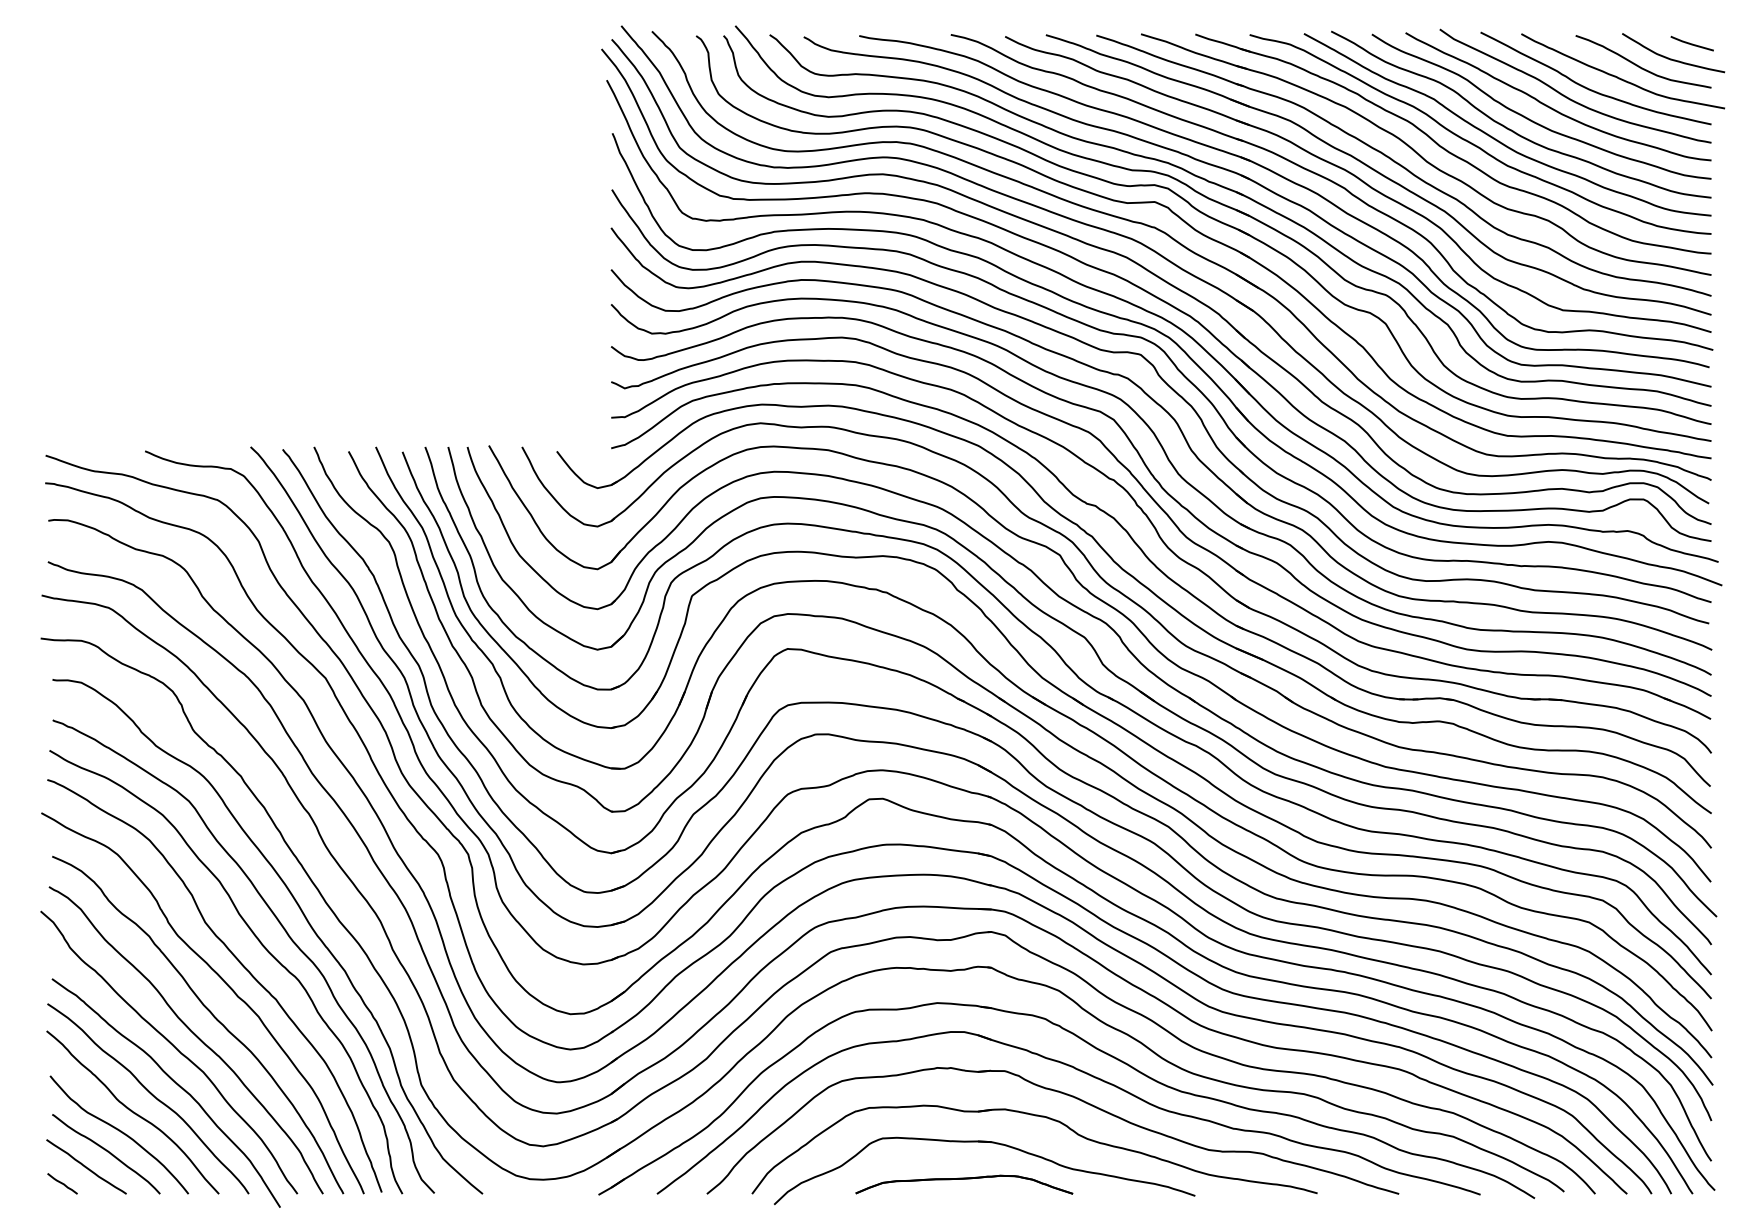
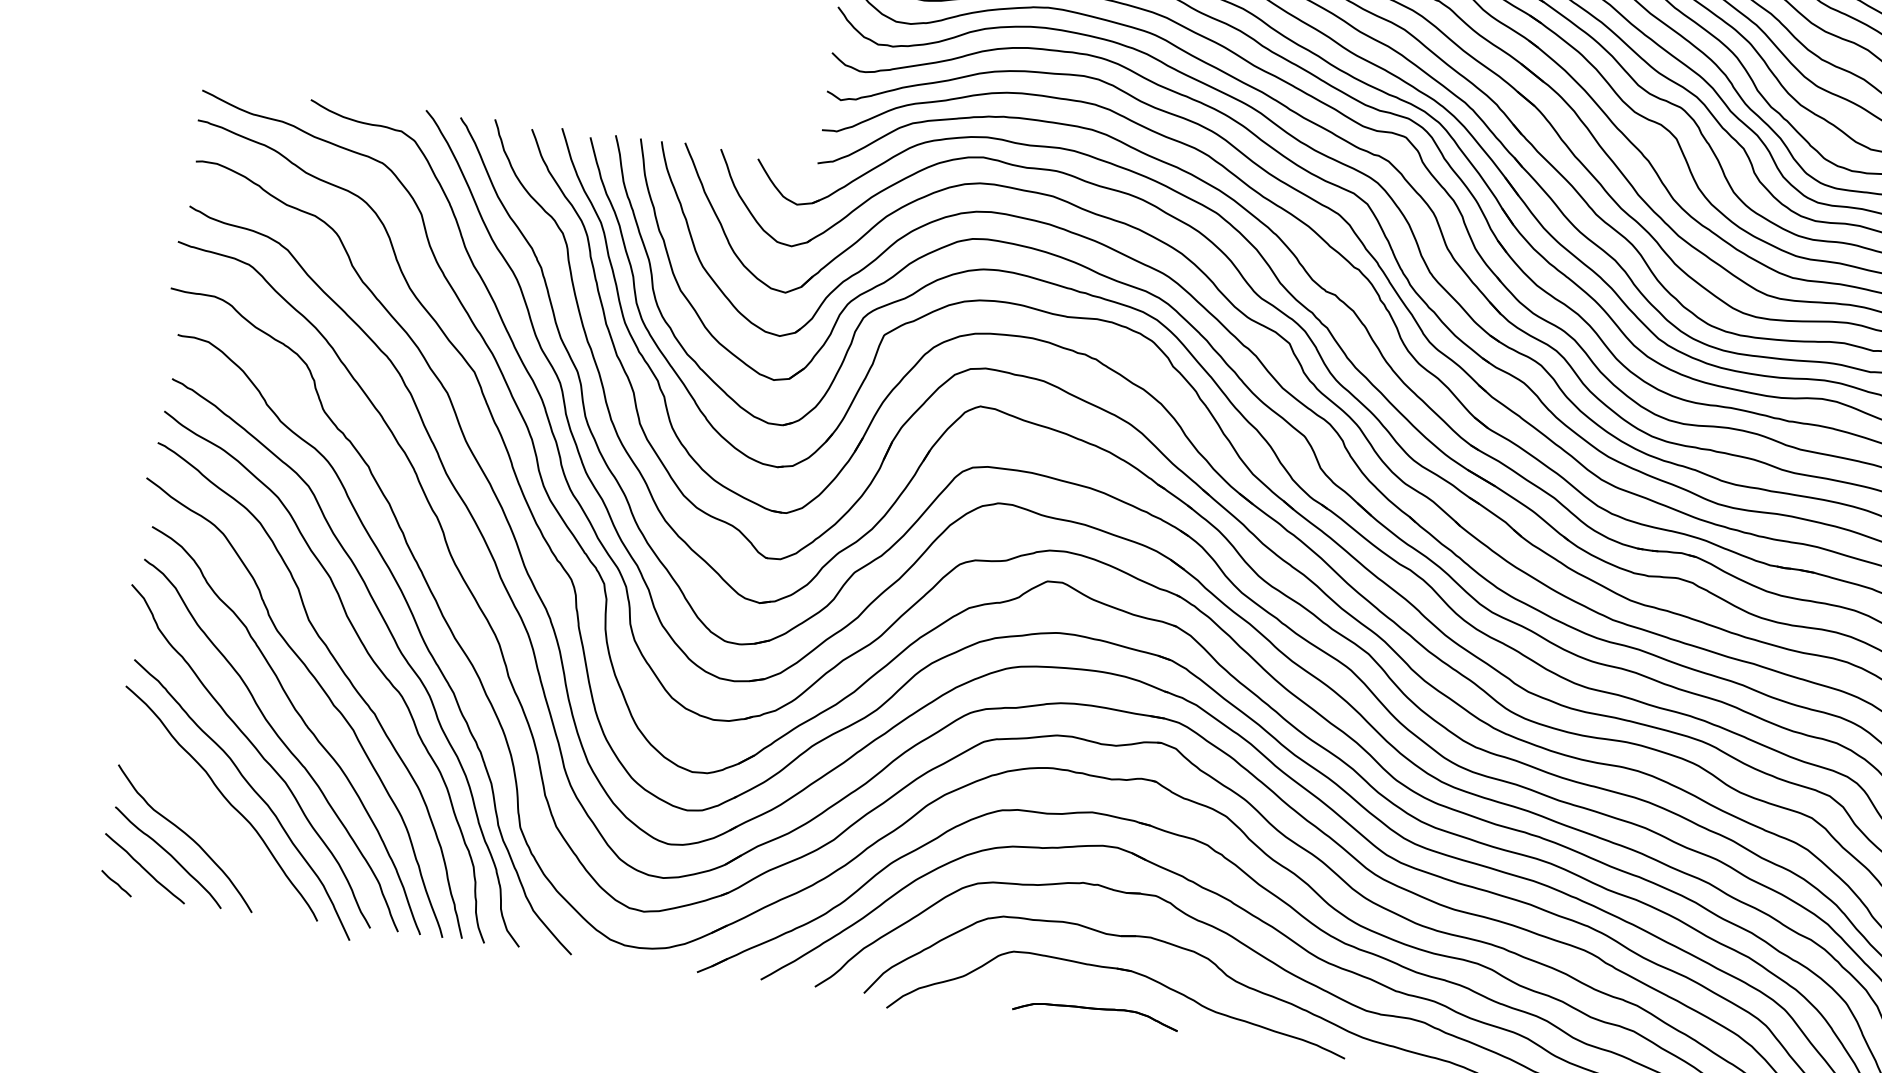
curve: (132, 1112) -> (202, 816), removed
part: (964, 1184) -> (1095, 1013), size x0.7

